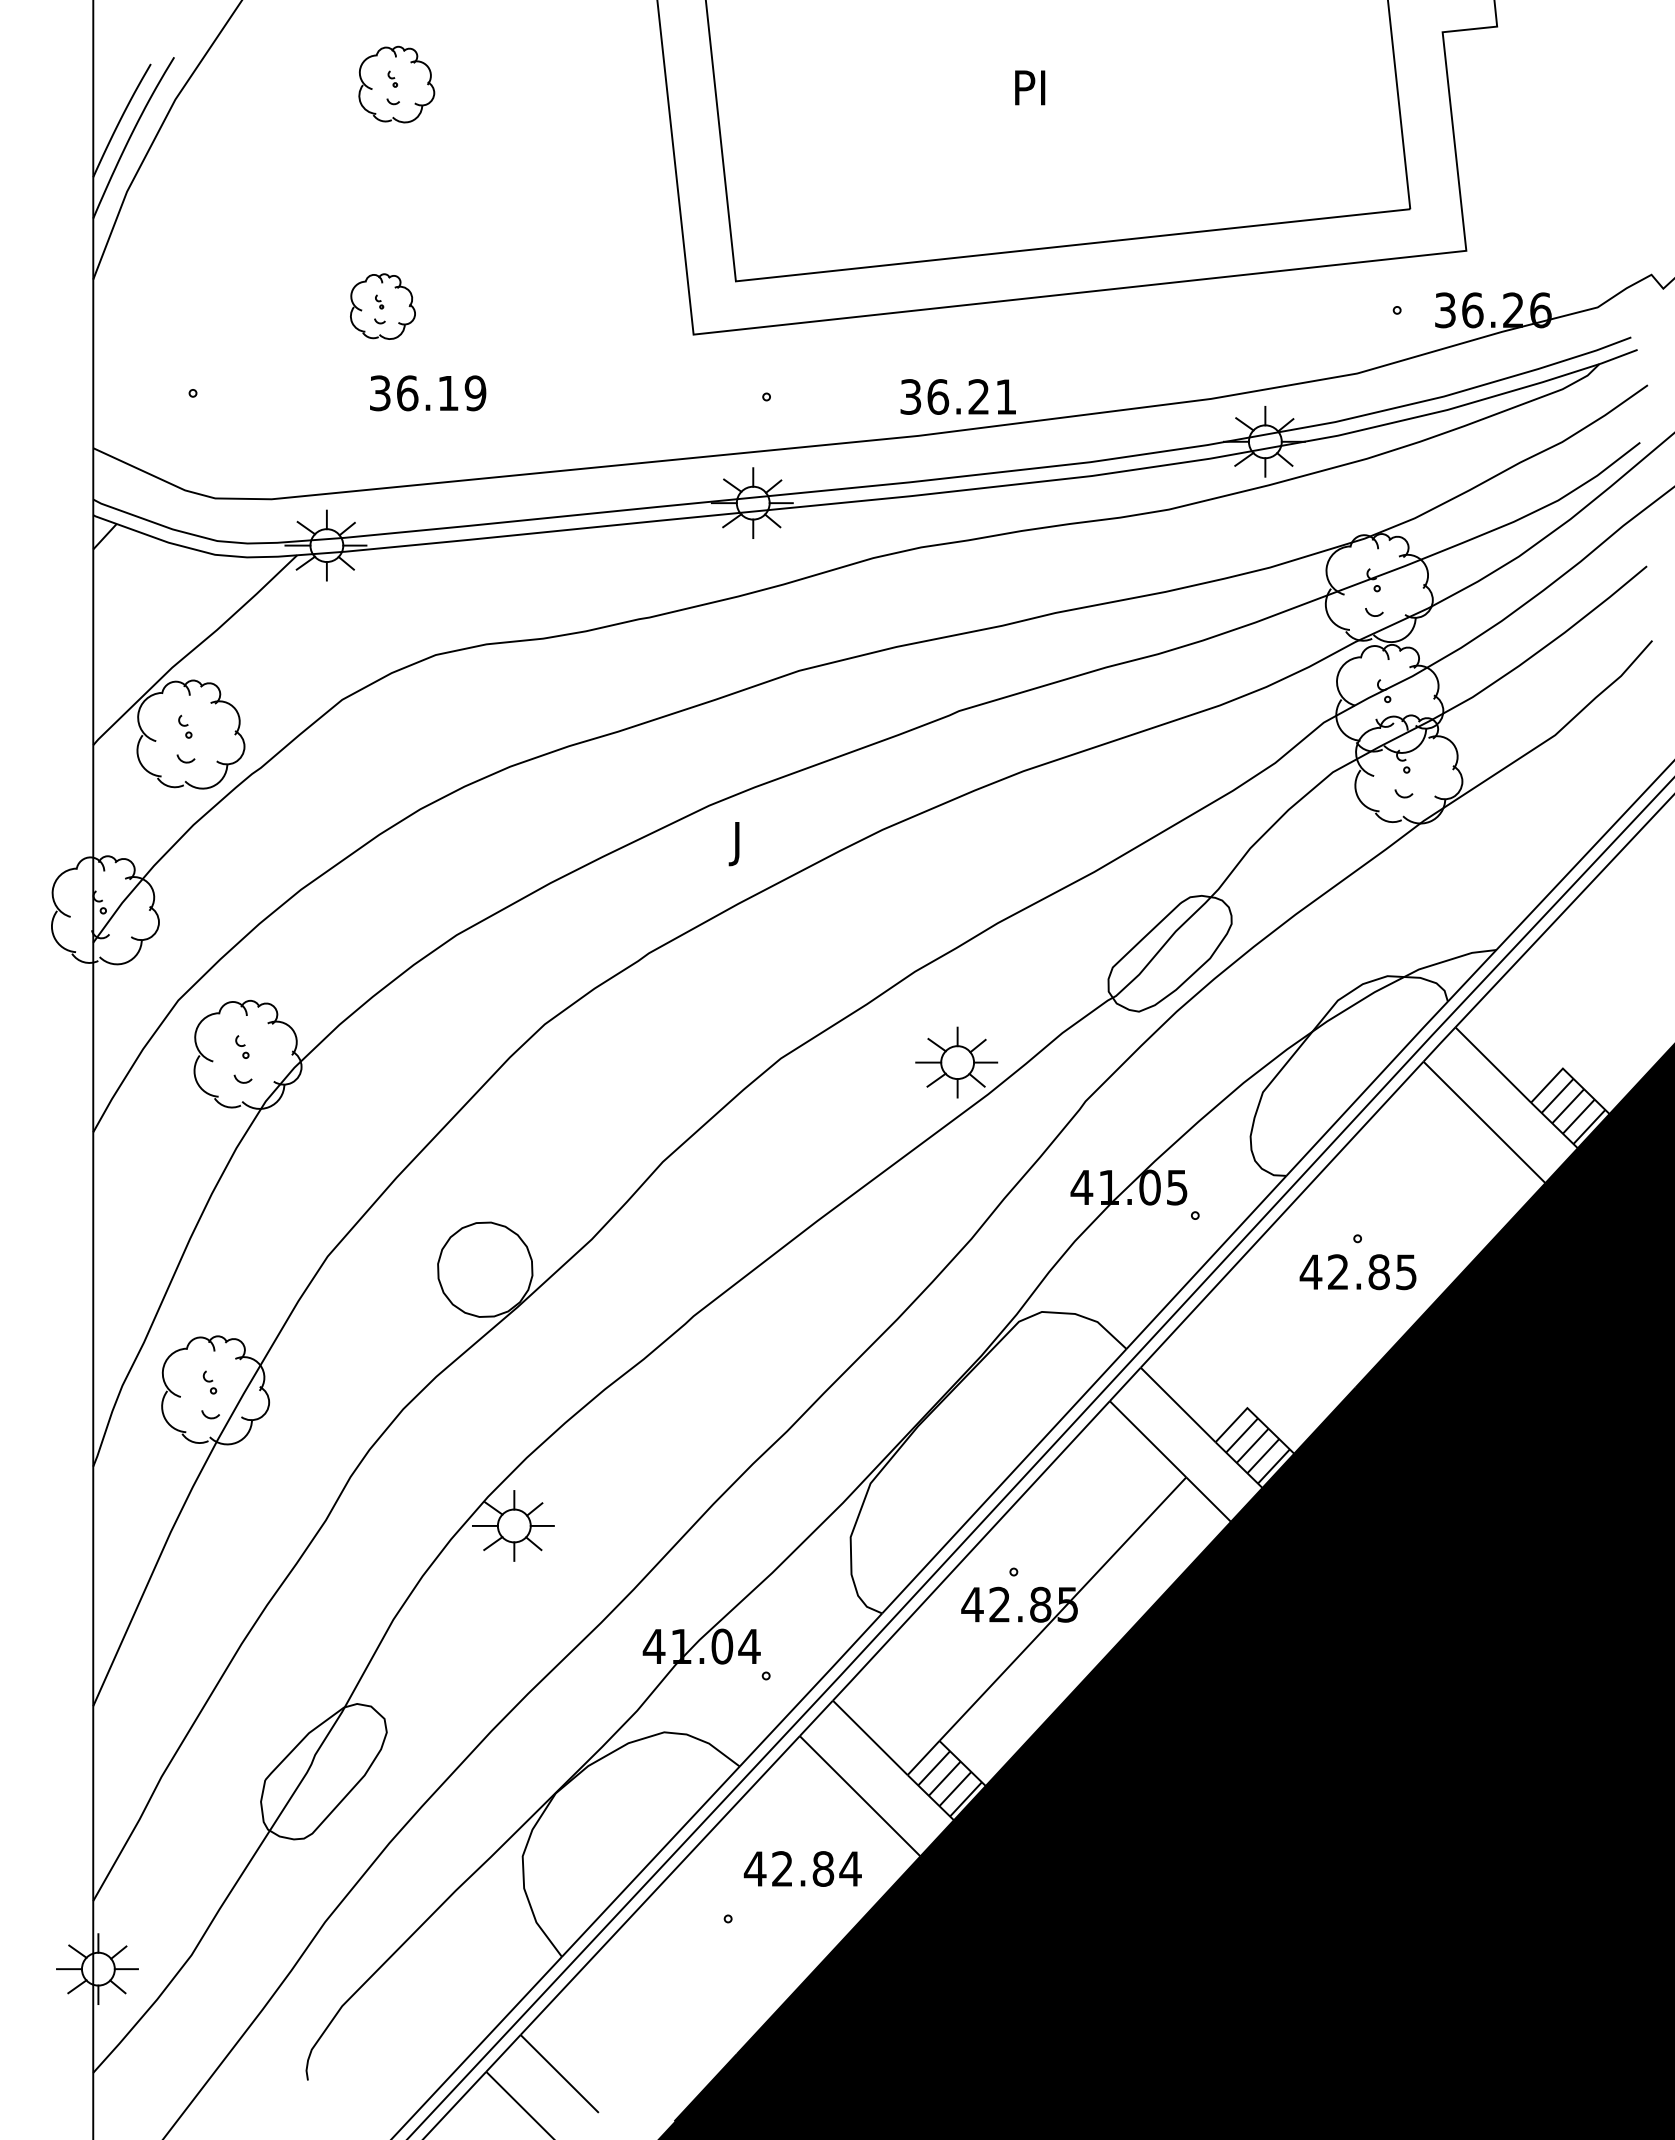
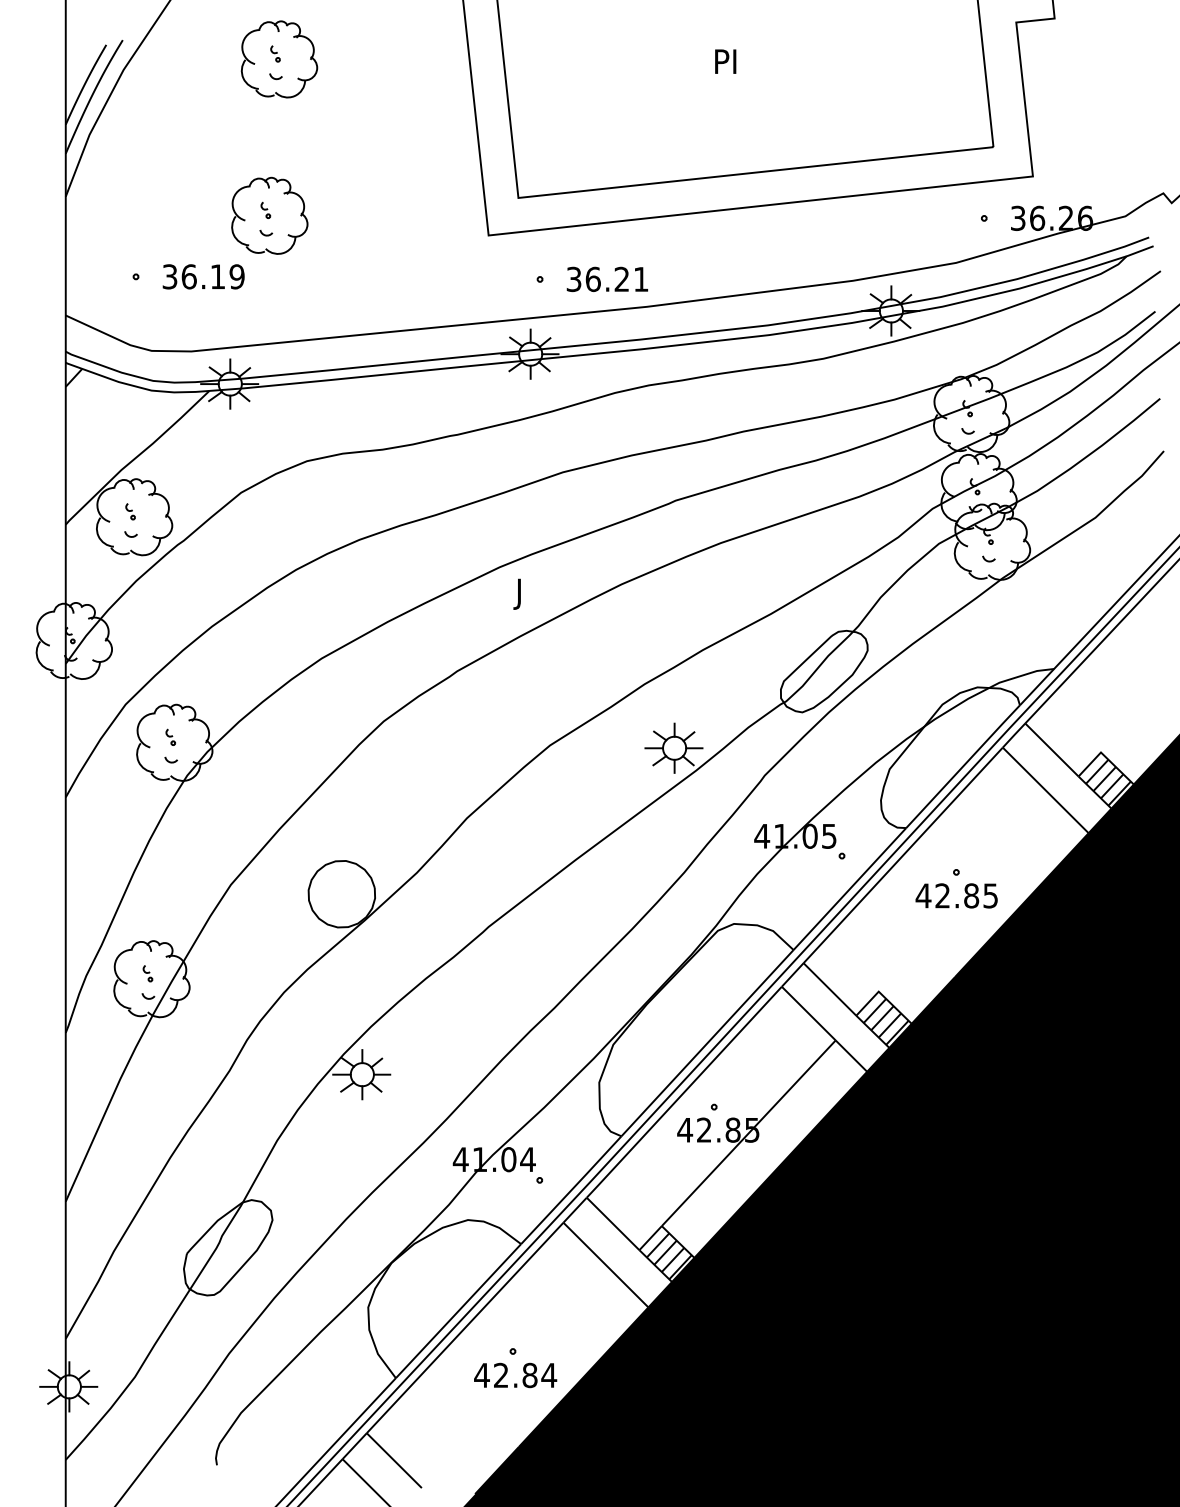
part: (396, 84) -> (279, 59), size x1.43
part: (382, 306) -> (269, 215), size x1.67
text: (428, 393) -> (203, 276), moved
text: (957, 396) -> (606, 279), moved
text: (802, 1868) -> (515, 1375), moved

